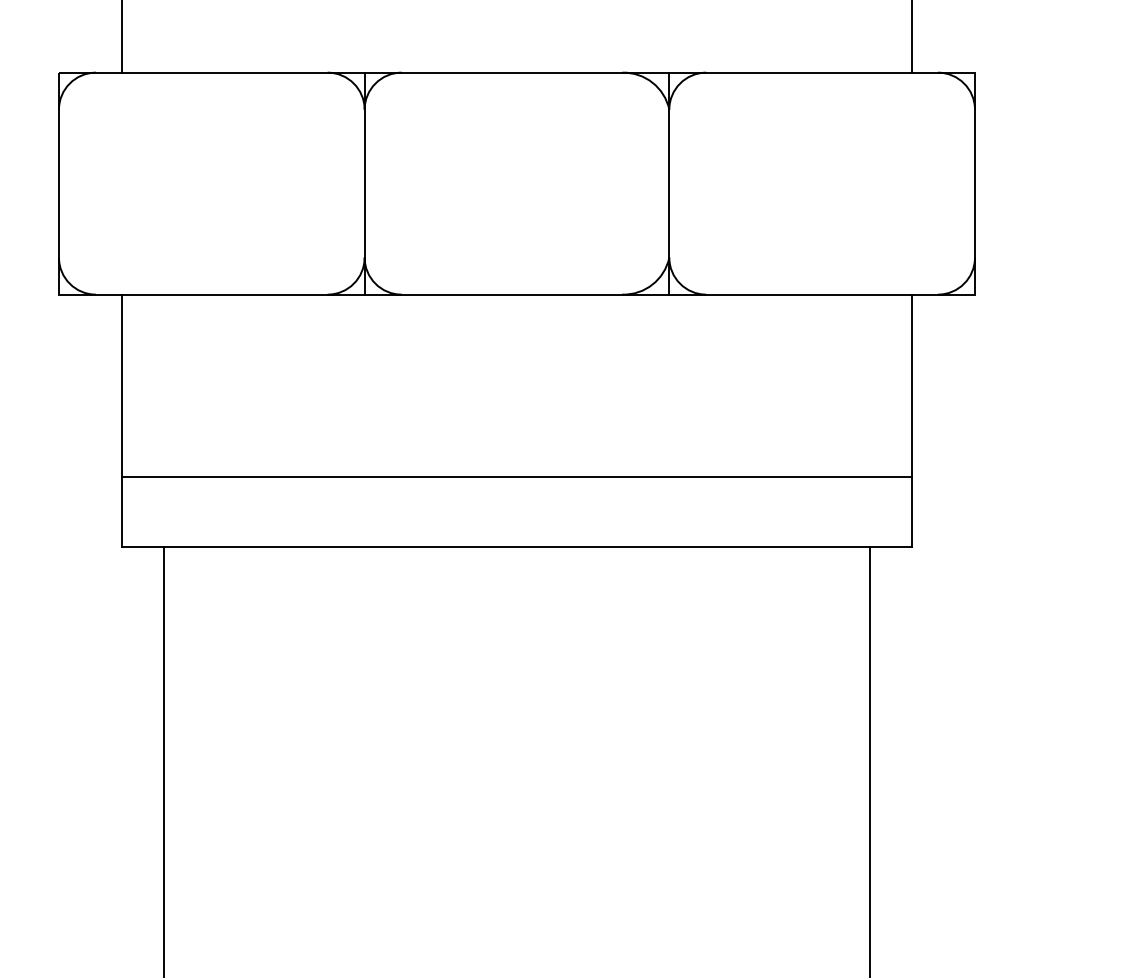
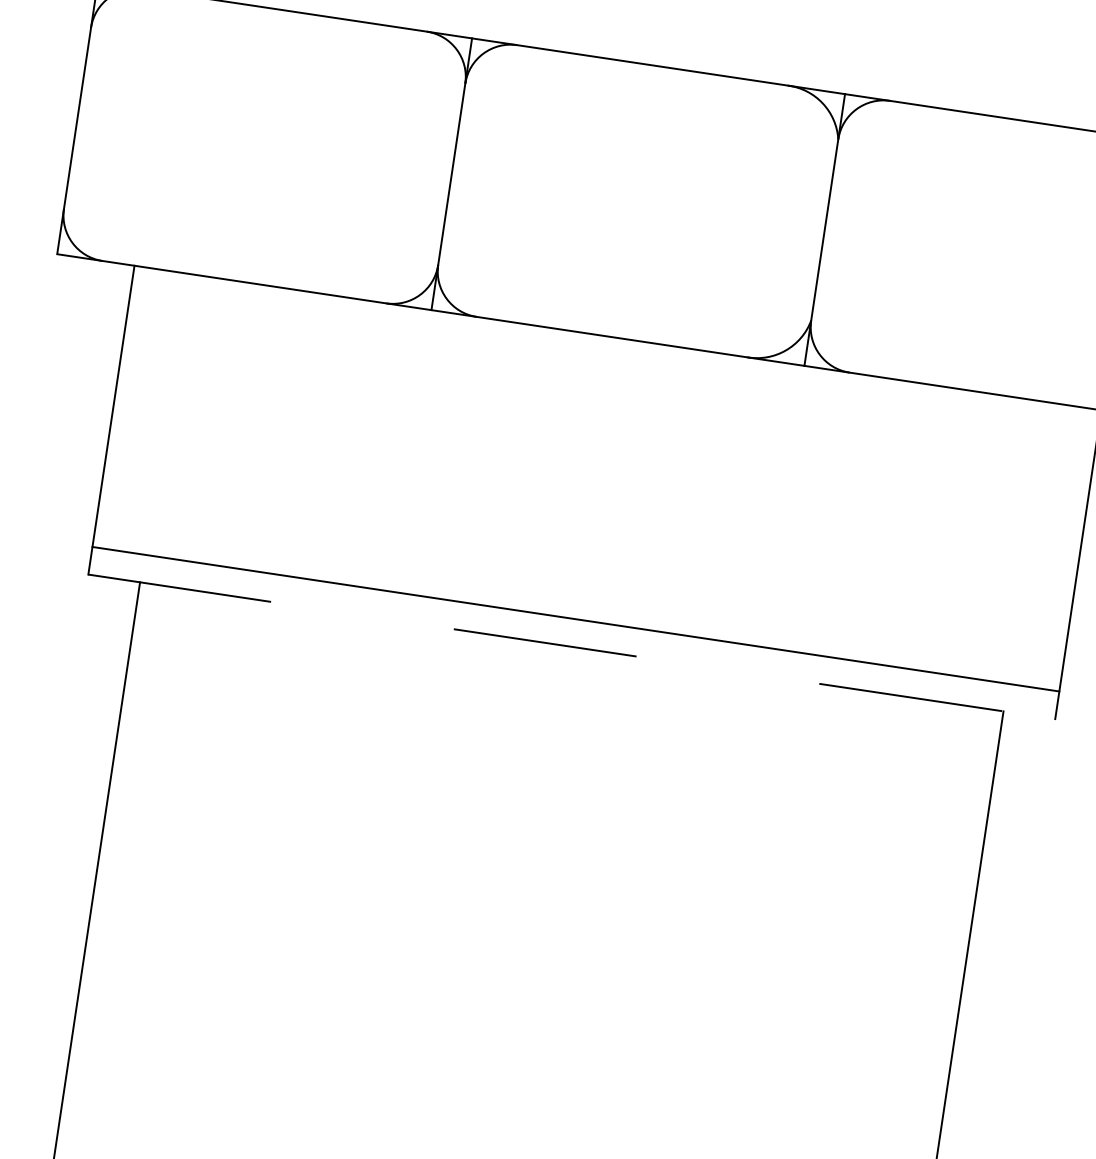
line: (516, 477) -> (575, 619), moved
line: (516, 546) -> (571, 646), solid -> dashed

